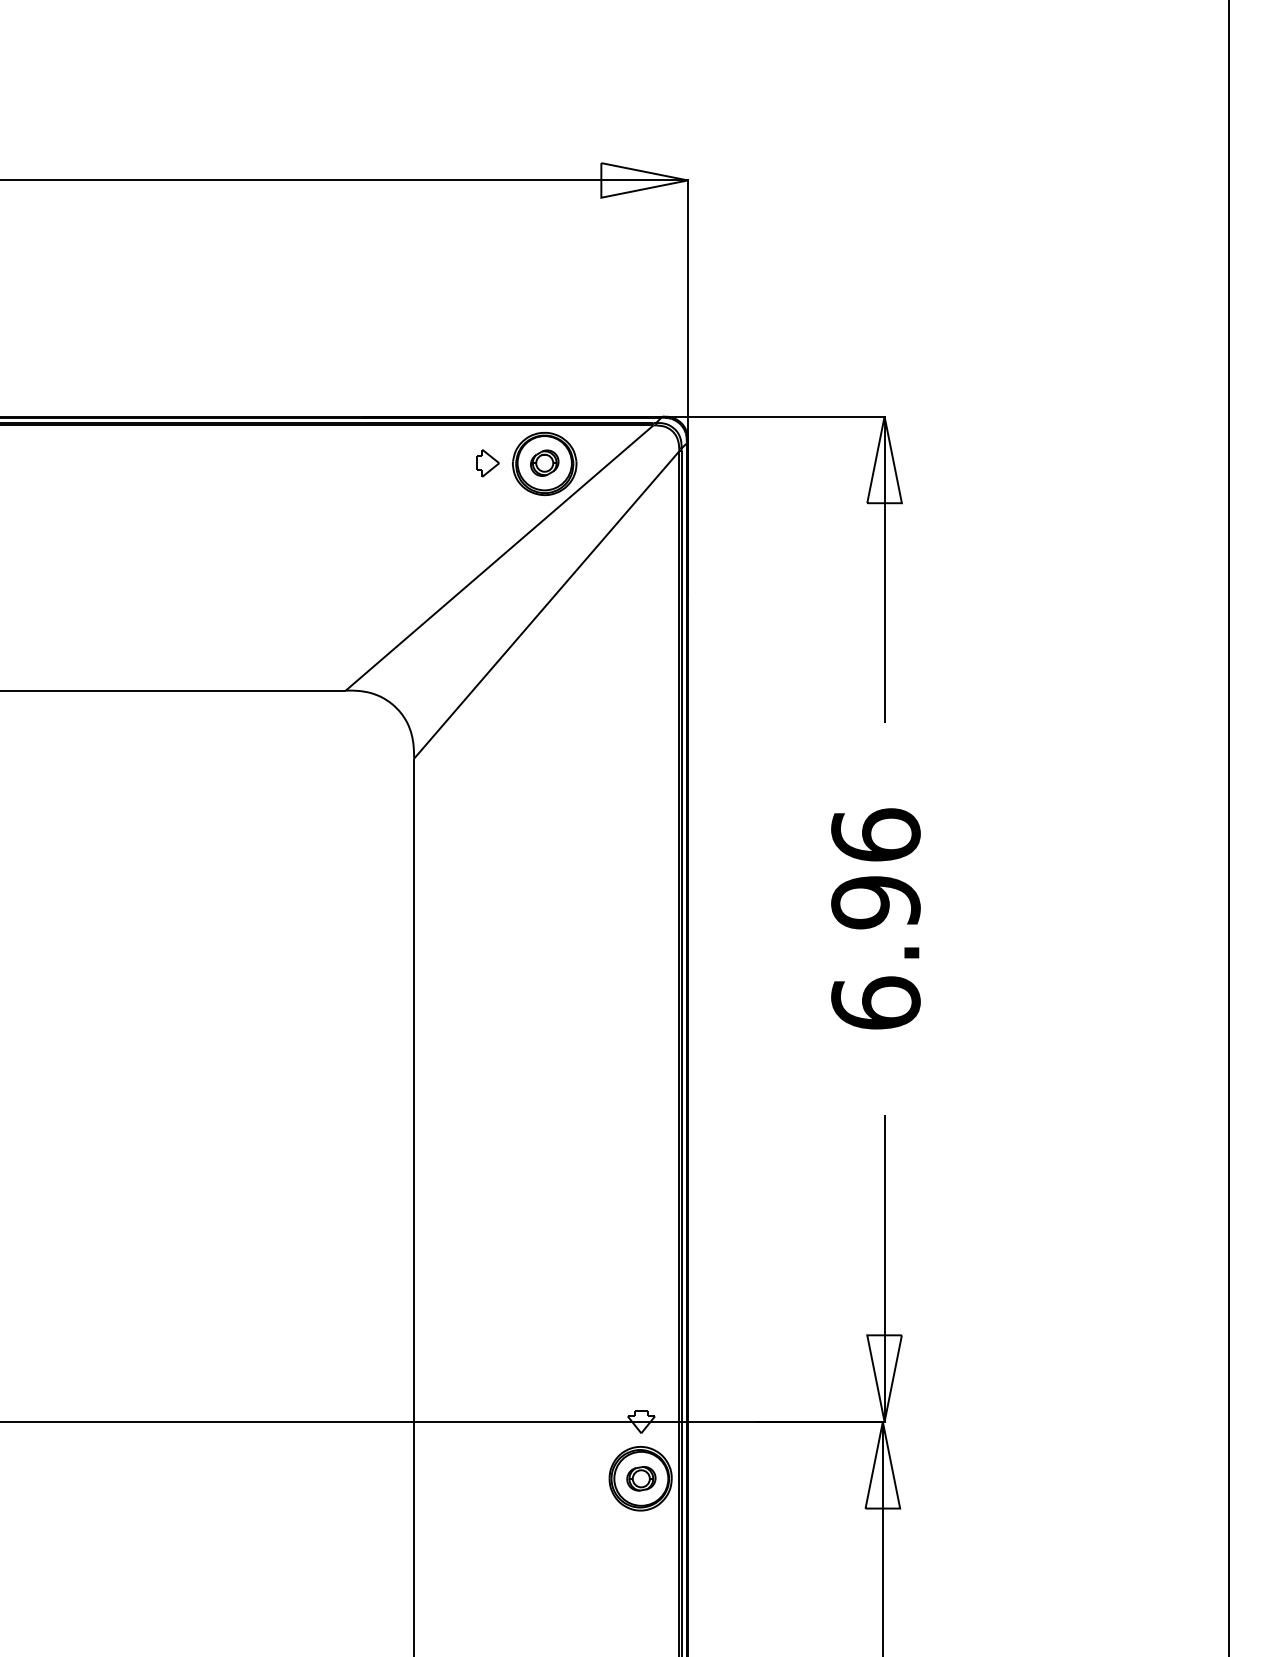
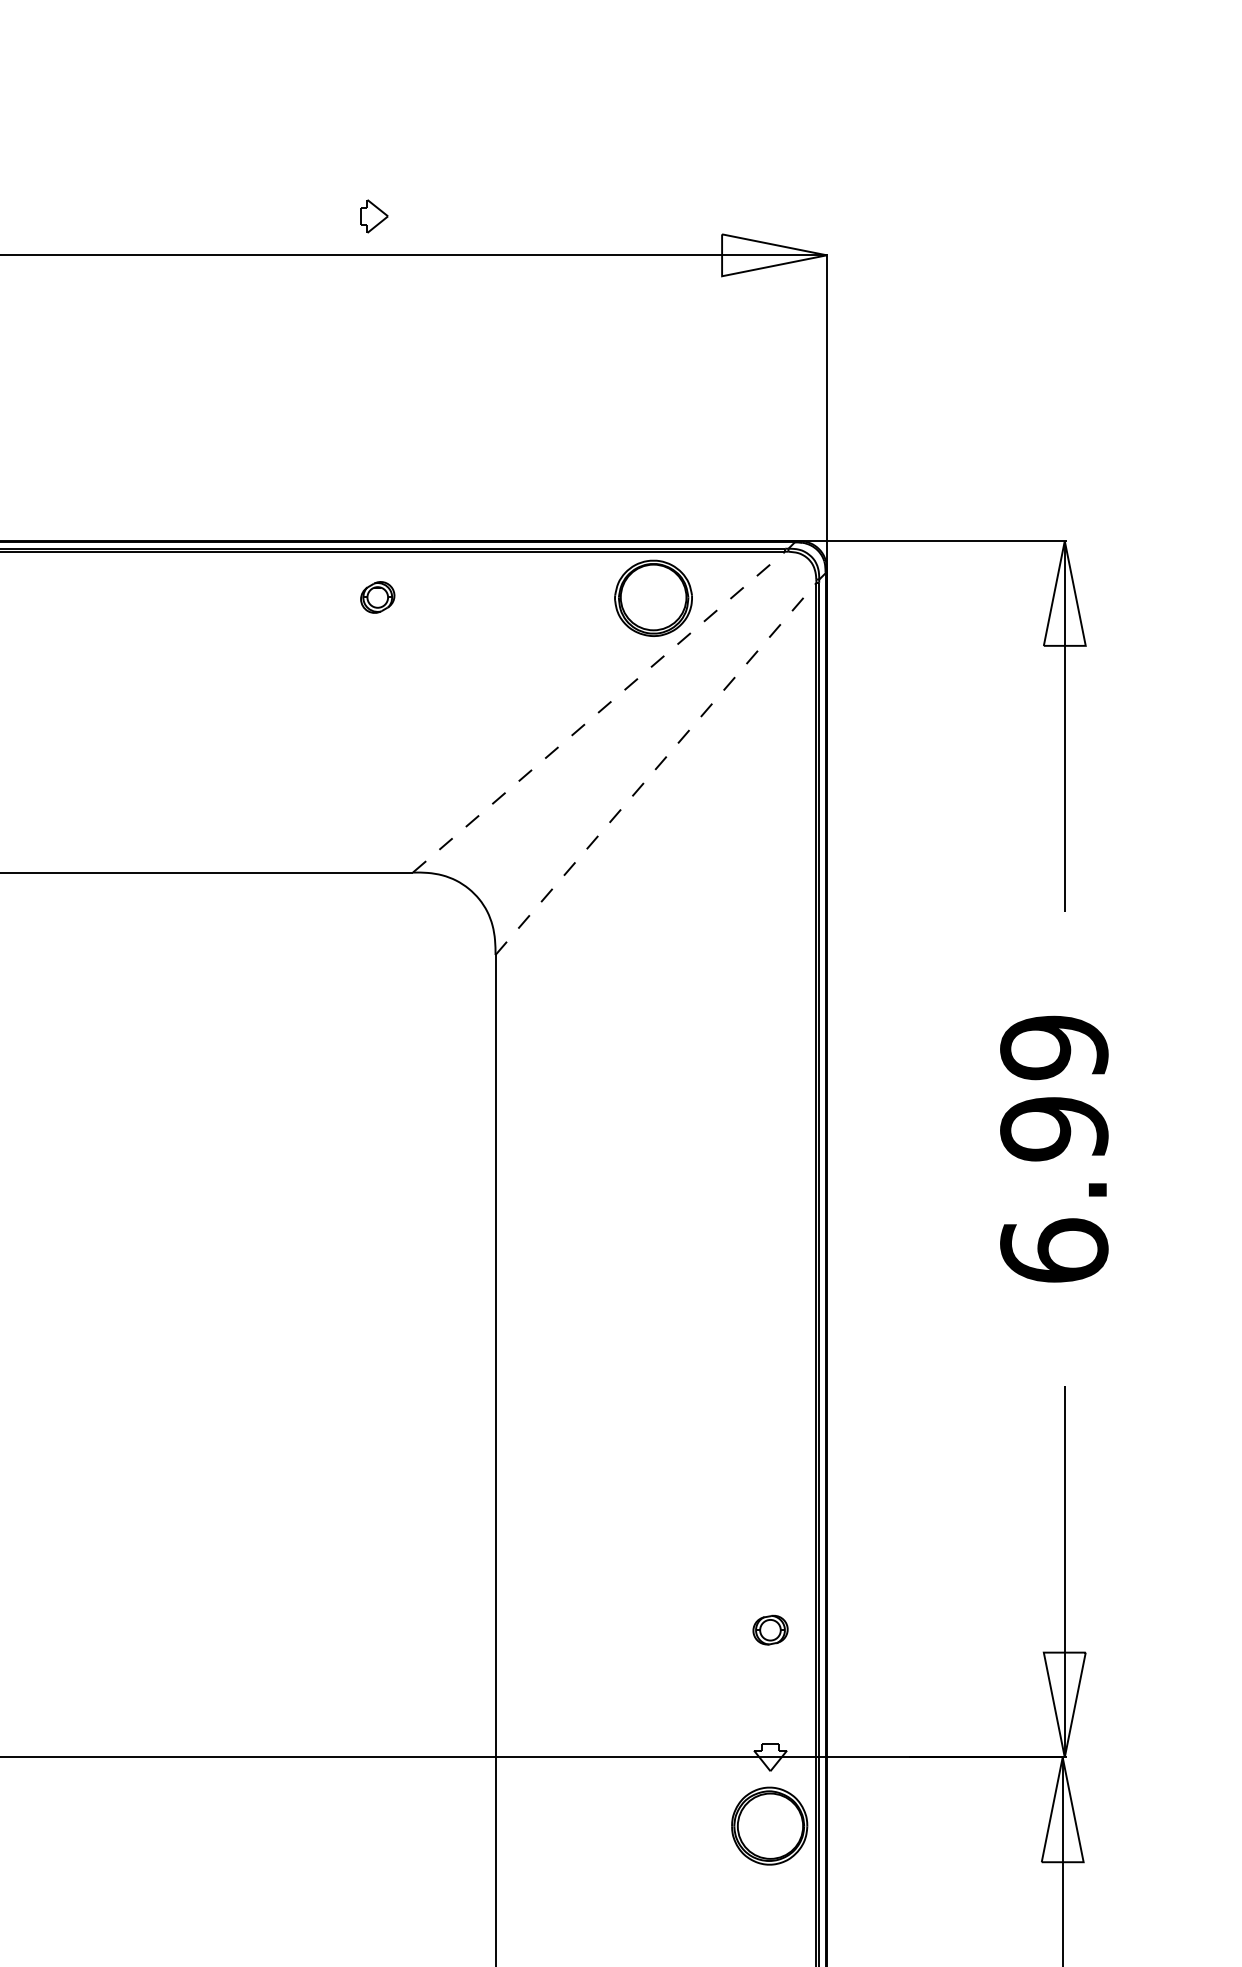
part: (544, 462) -> (377, 596), moved
part: (487, 463) -> (373, 216), moved
line: (500, 557) -> (600, 711), solid -> dashed
line: (547, 604) -> (656, 768), solid -> dashed
text: (875, 835) -> (1053, 1047), 6.96 -> 6.99
part: (641, 1478) -> (770, 1629), moved

